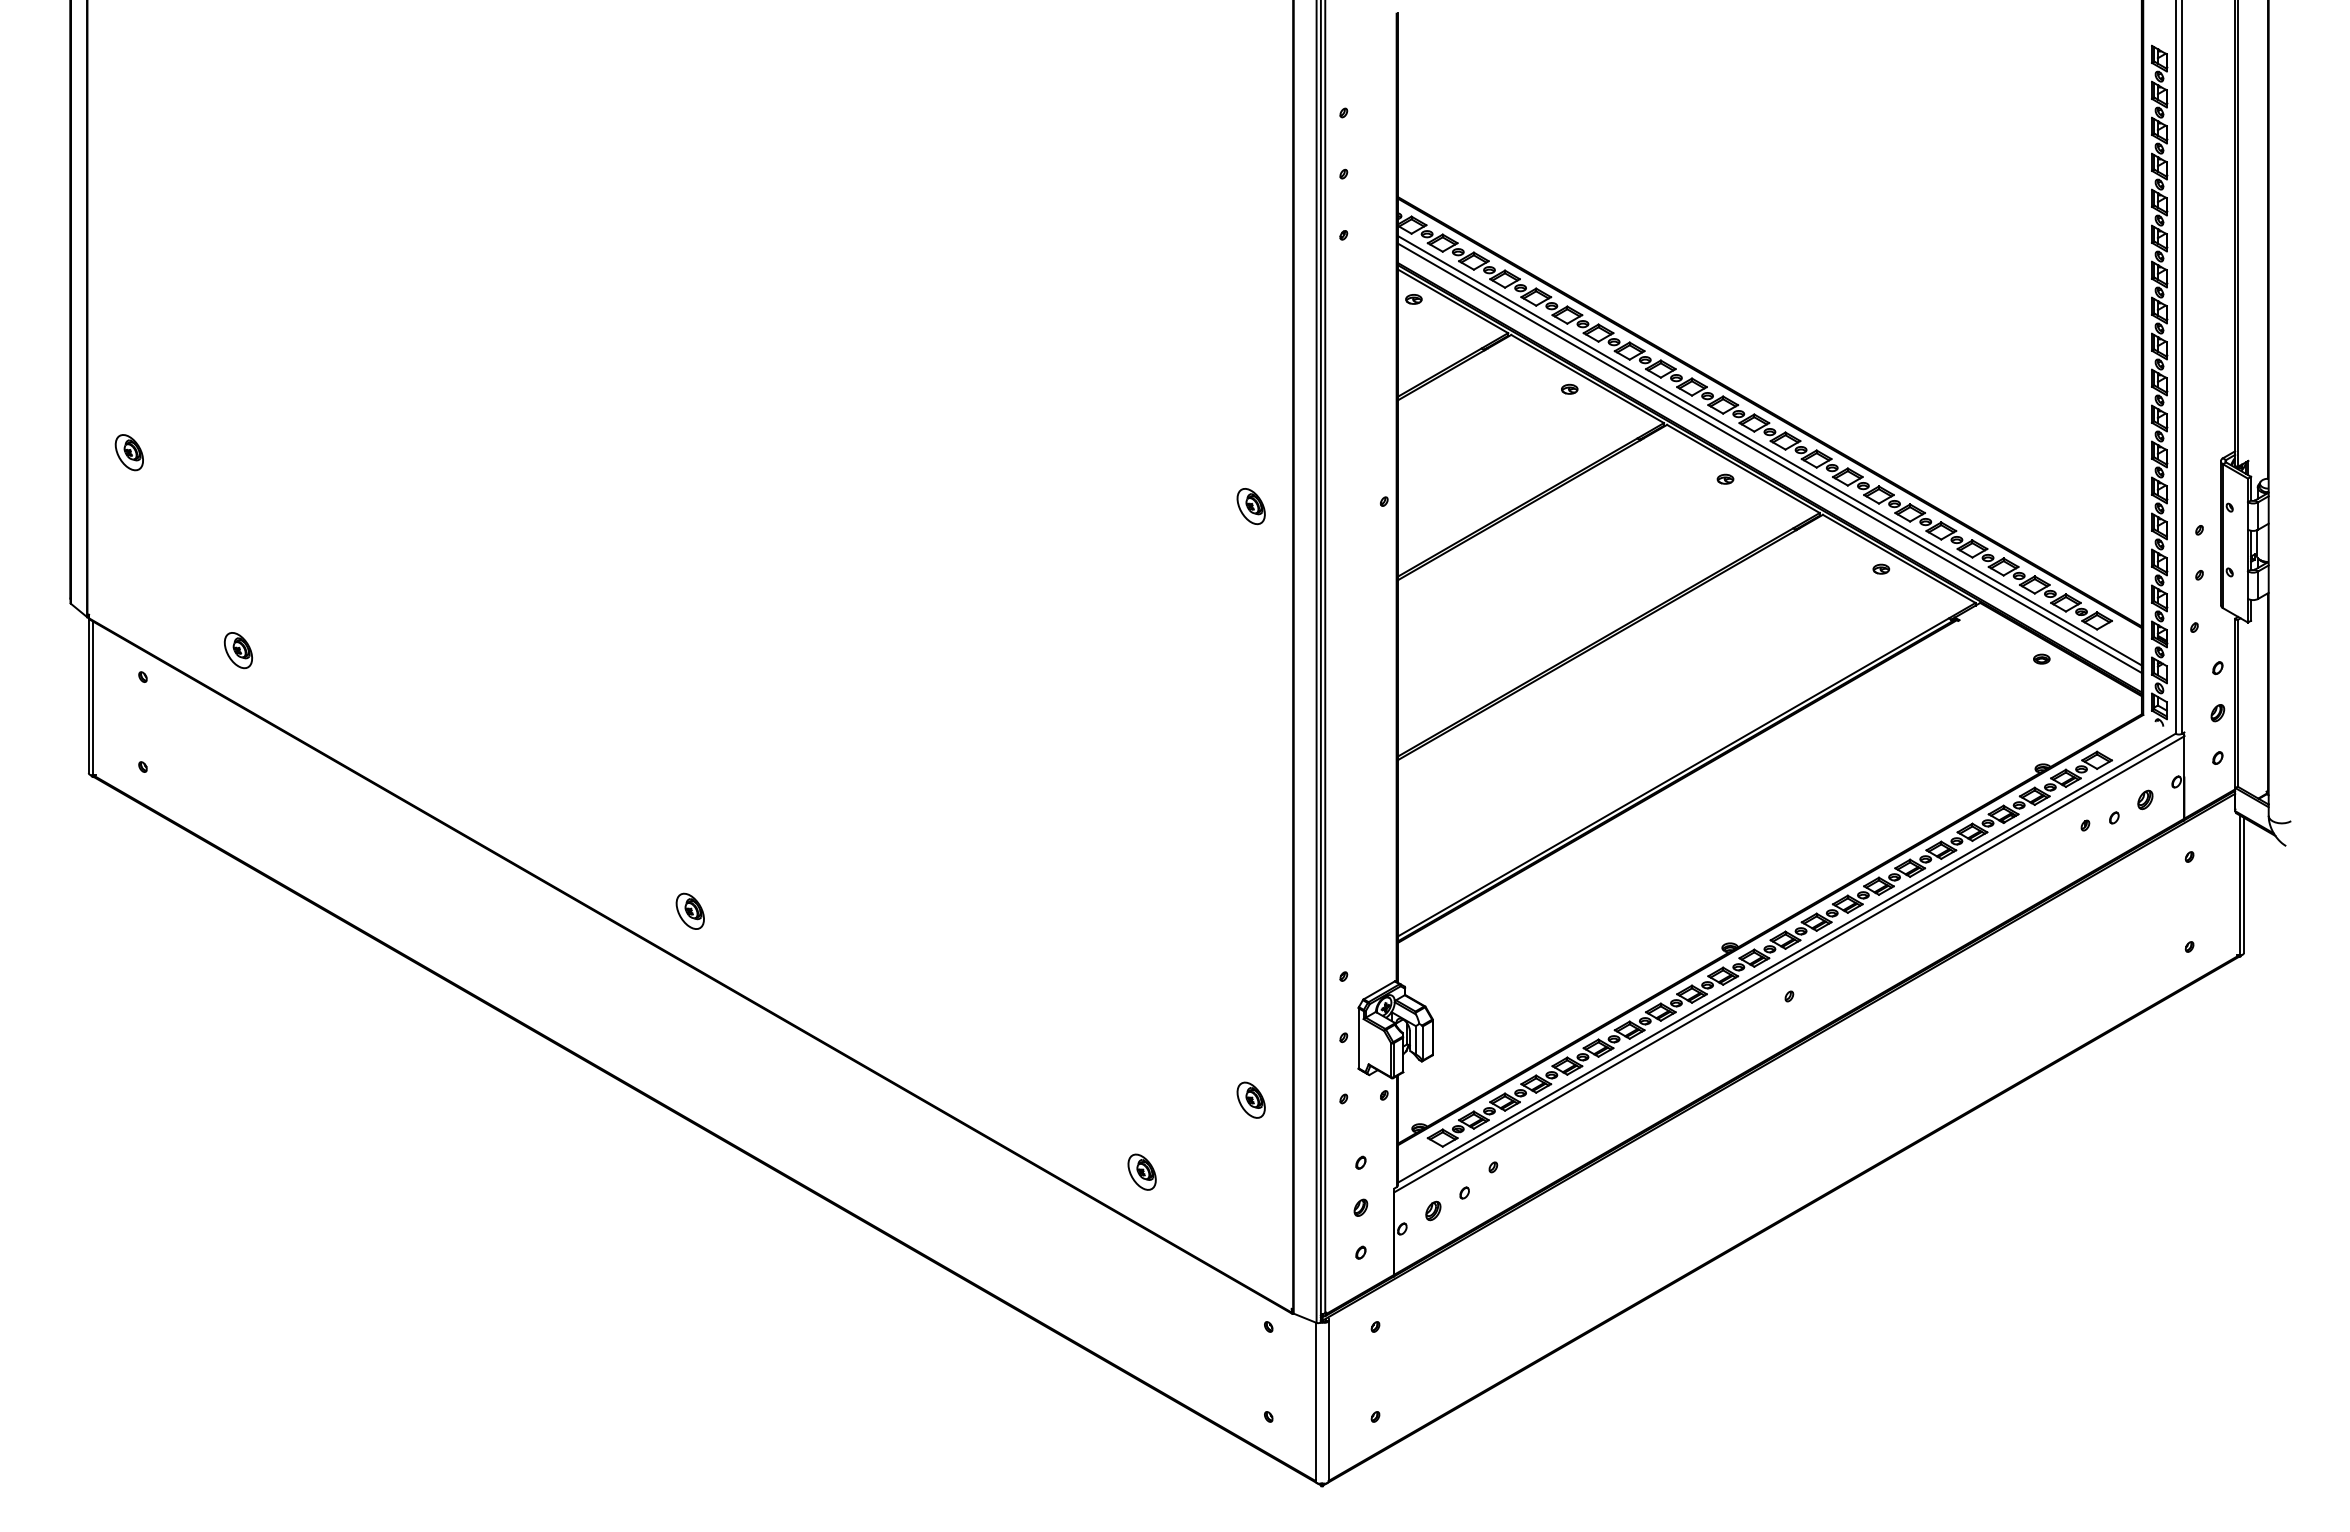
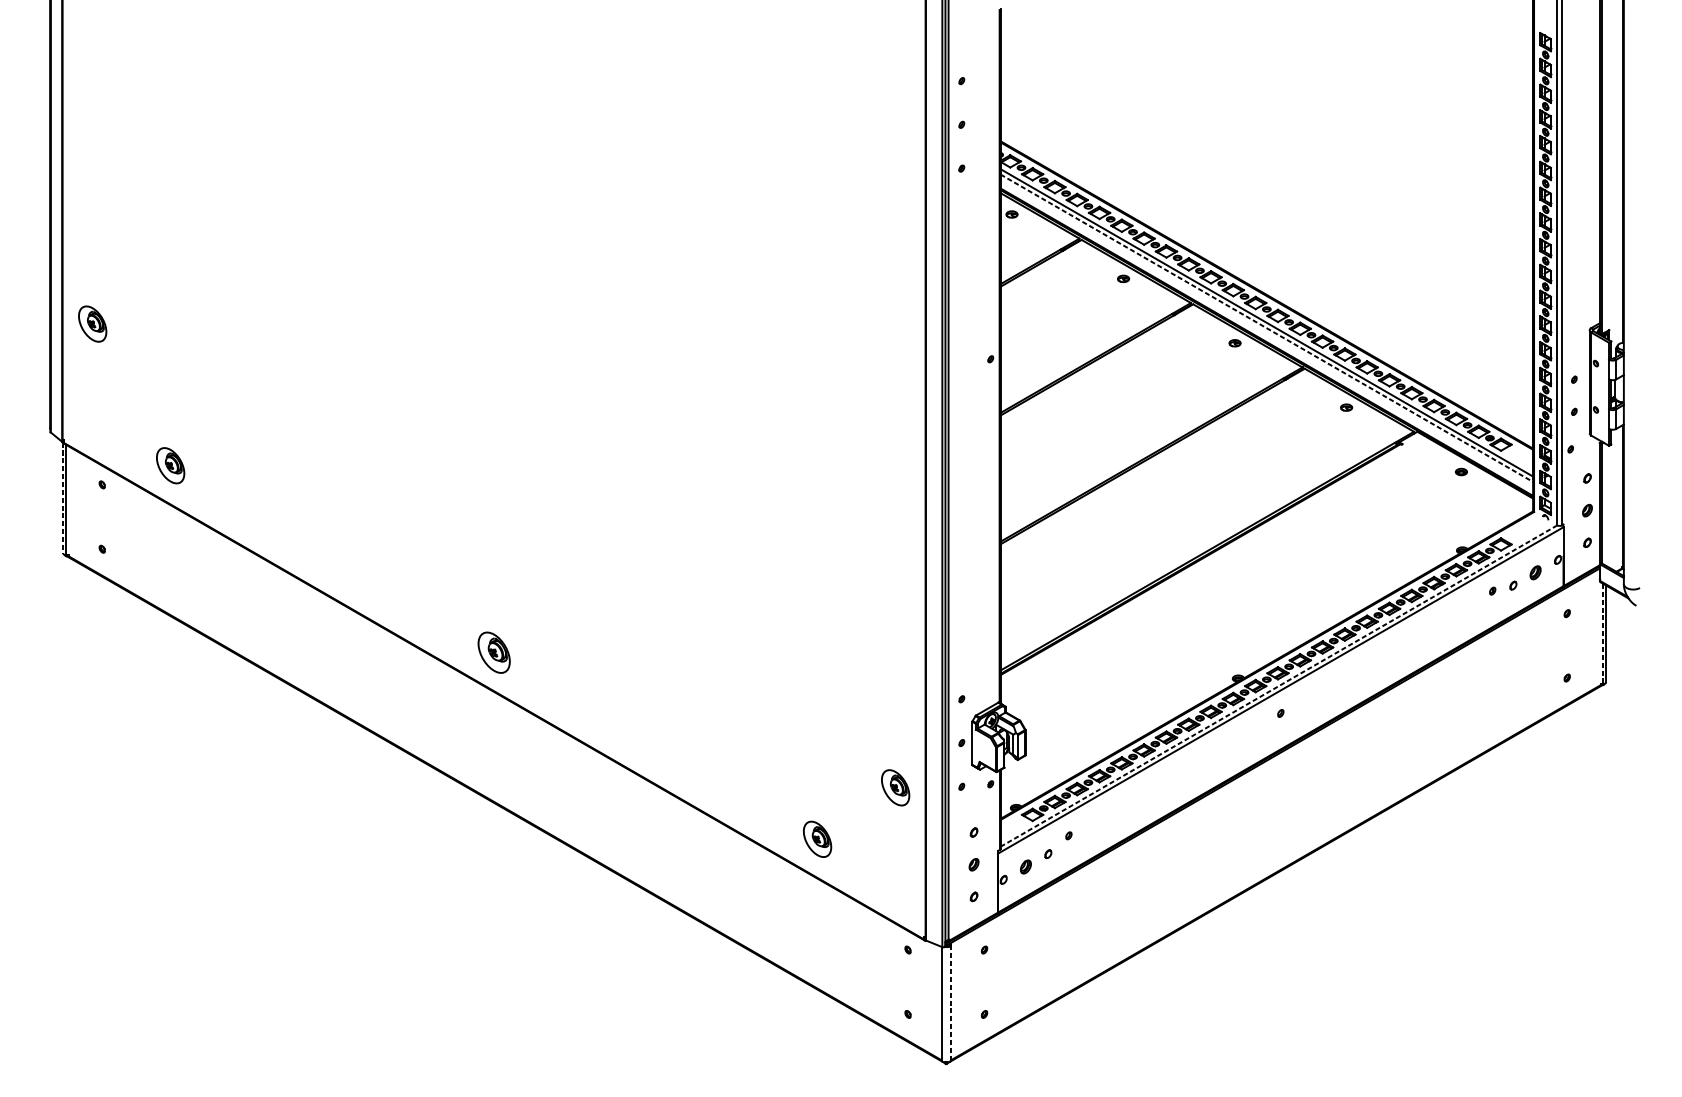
part: (128, 452) -> (91, 324), size x1.4
line: (1770, 458) -> (1267, 328), solid -> dashed
part: (1250, 506) -> (895, 362), removed
part: (238, 650) -> (170, 465), size x1.4
line: (88, 695) -> (63, 498), solid -> dashed
line: (2239, 885) -> (1602, 634), solid -> dashed
part: (689, 910) -> (493, 651), size x1.6
line: (1786, 958) -> (1278, 686), solid -> dashed
part: (1250, 1099) -> (895, 787), size x1.4
part: (1141, 1171) -> (817, 838), size x1.4
line: (1328, 1401) -> (950, 1003), solid -> dashed

